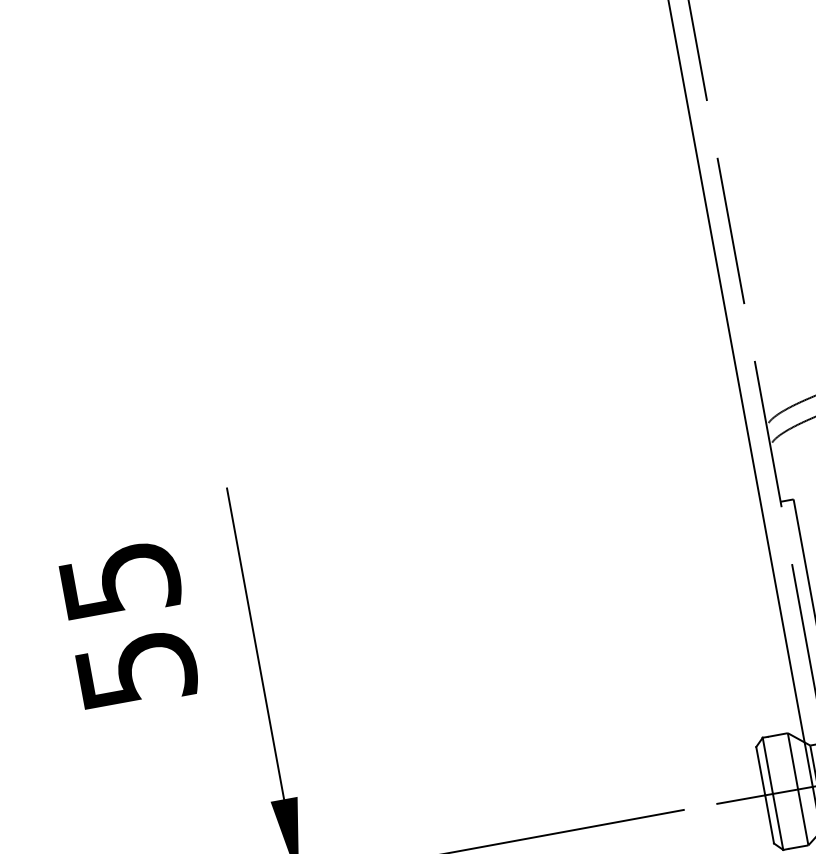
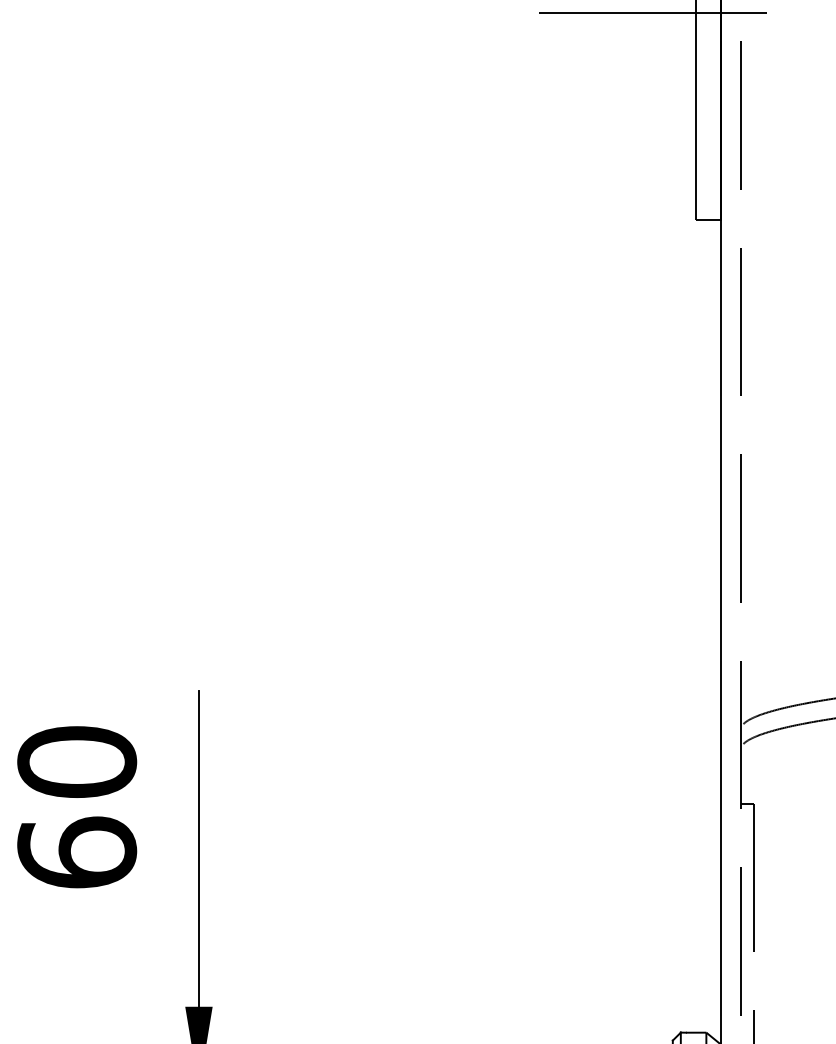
text: (128, 625) -> (77, 807), 55 -> 60

